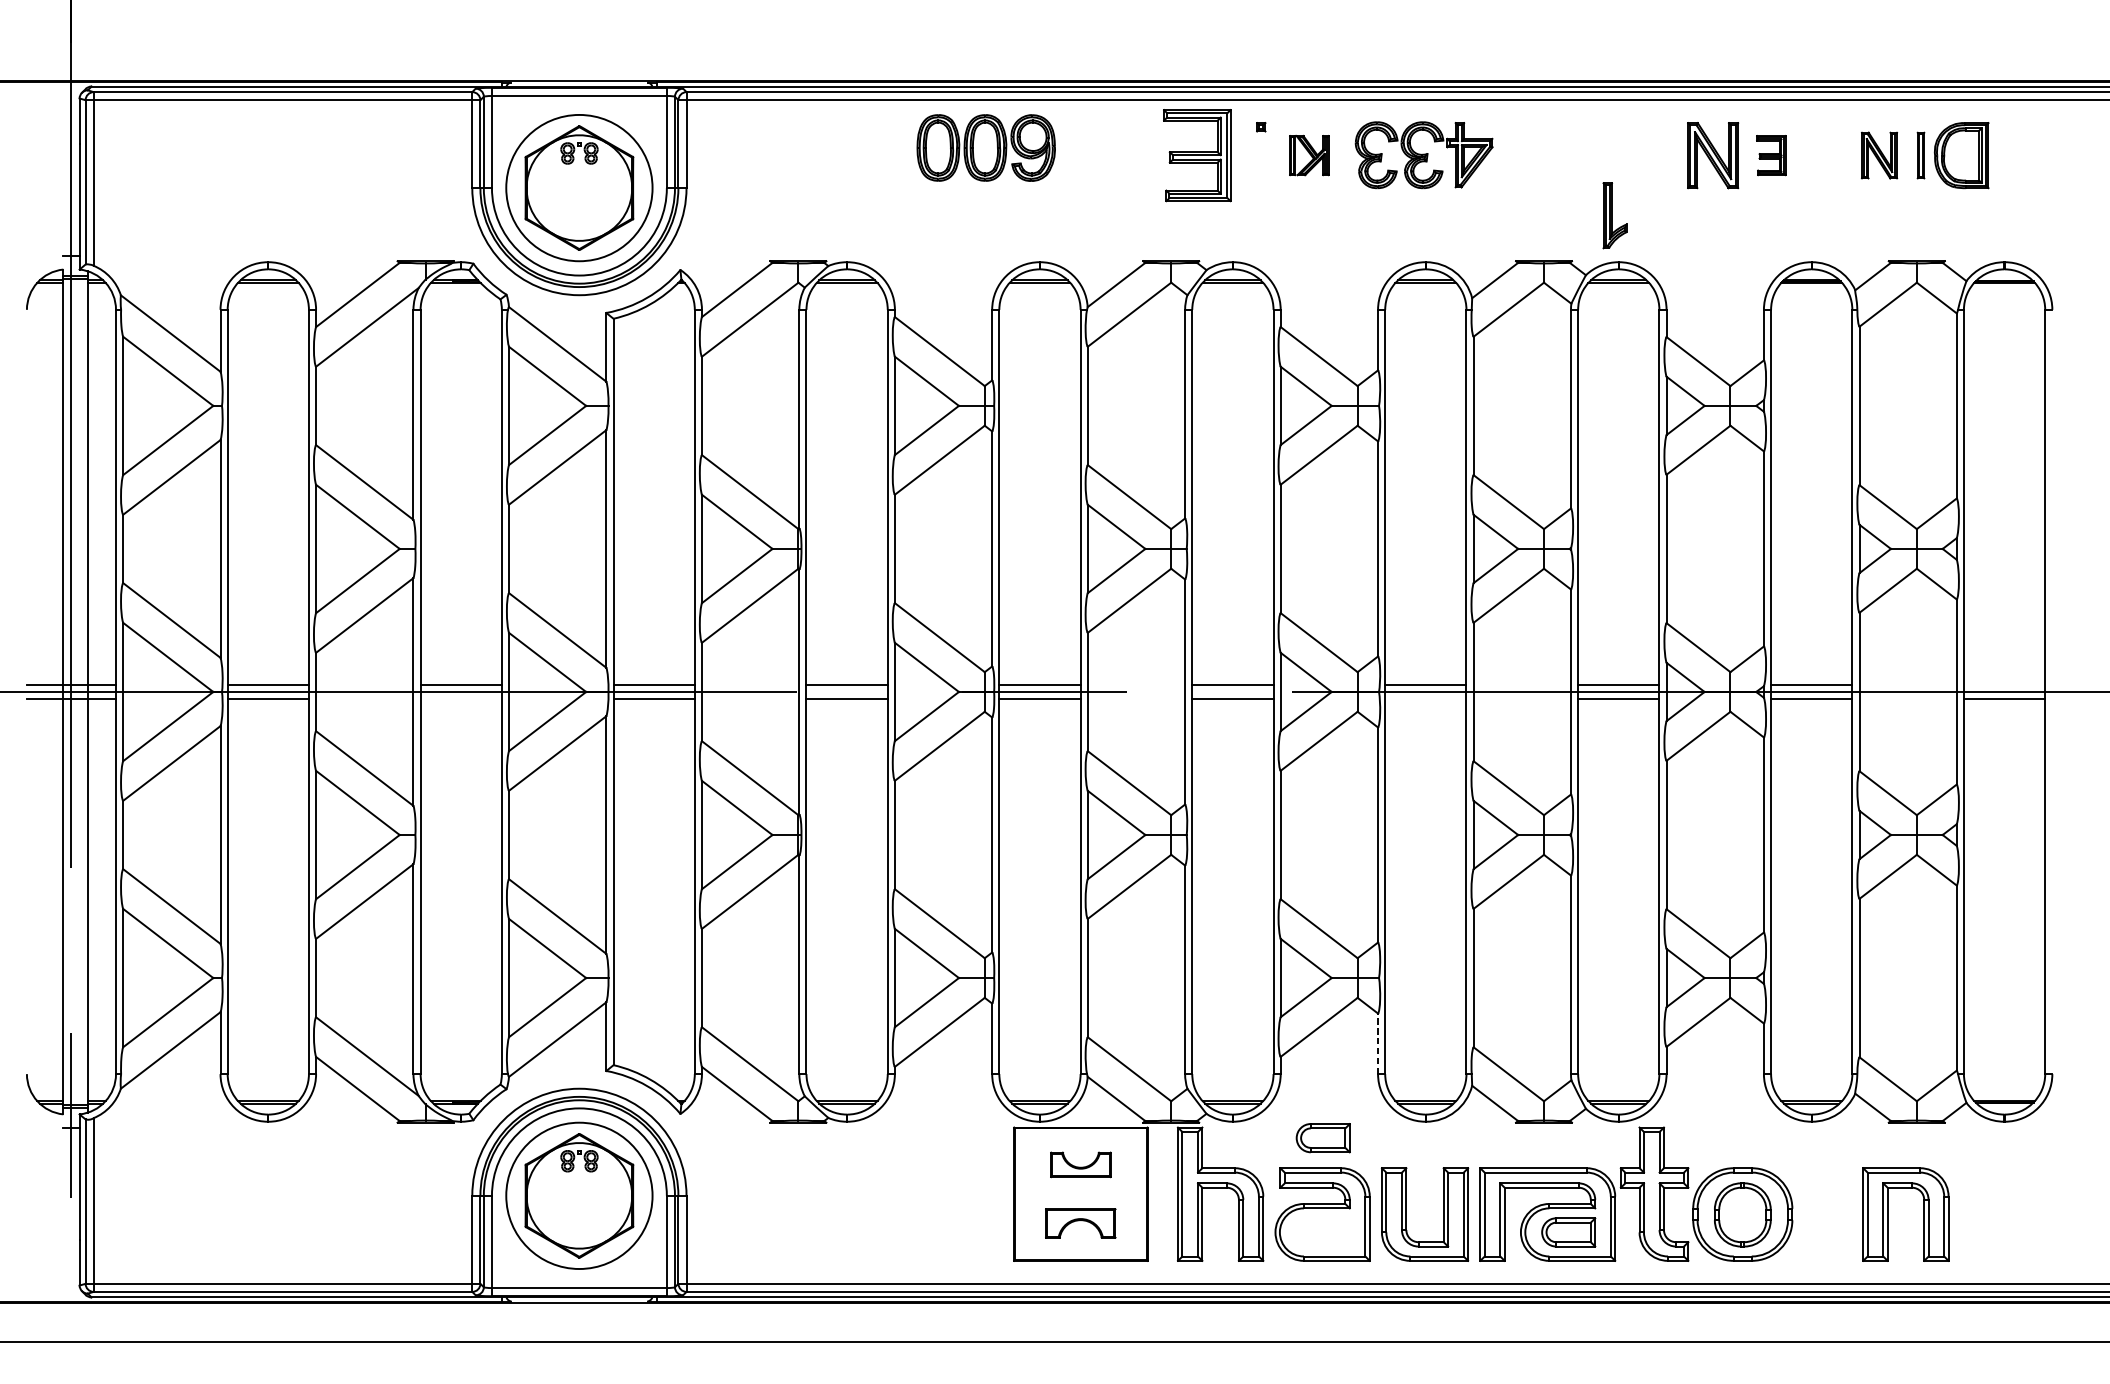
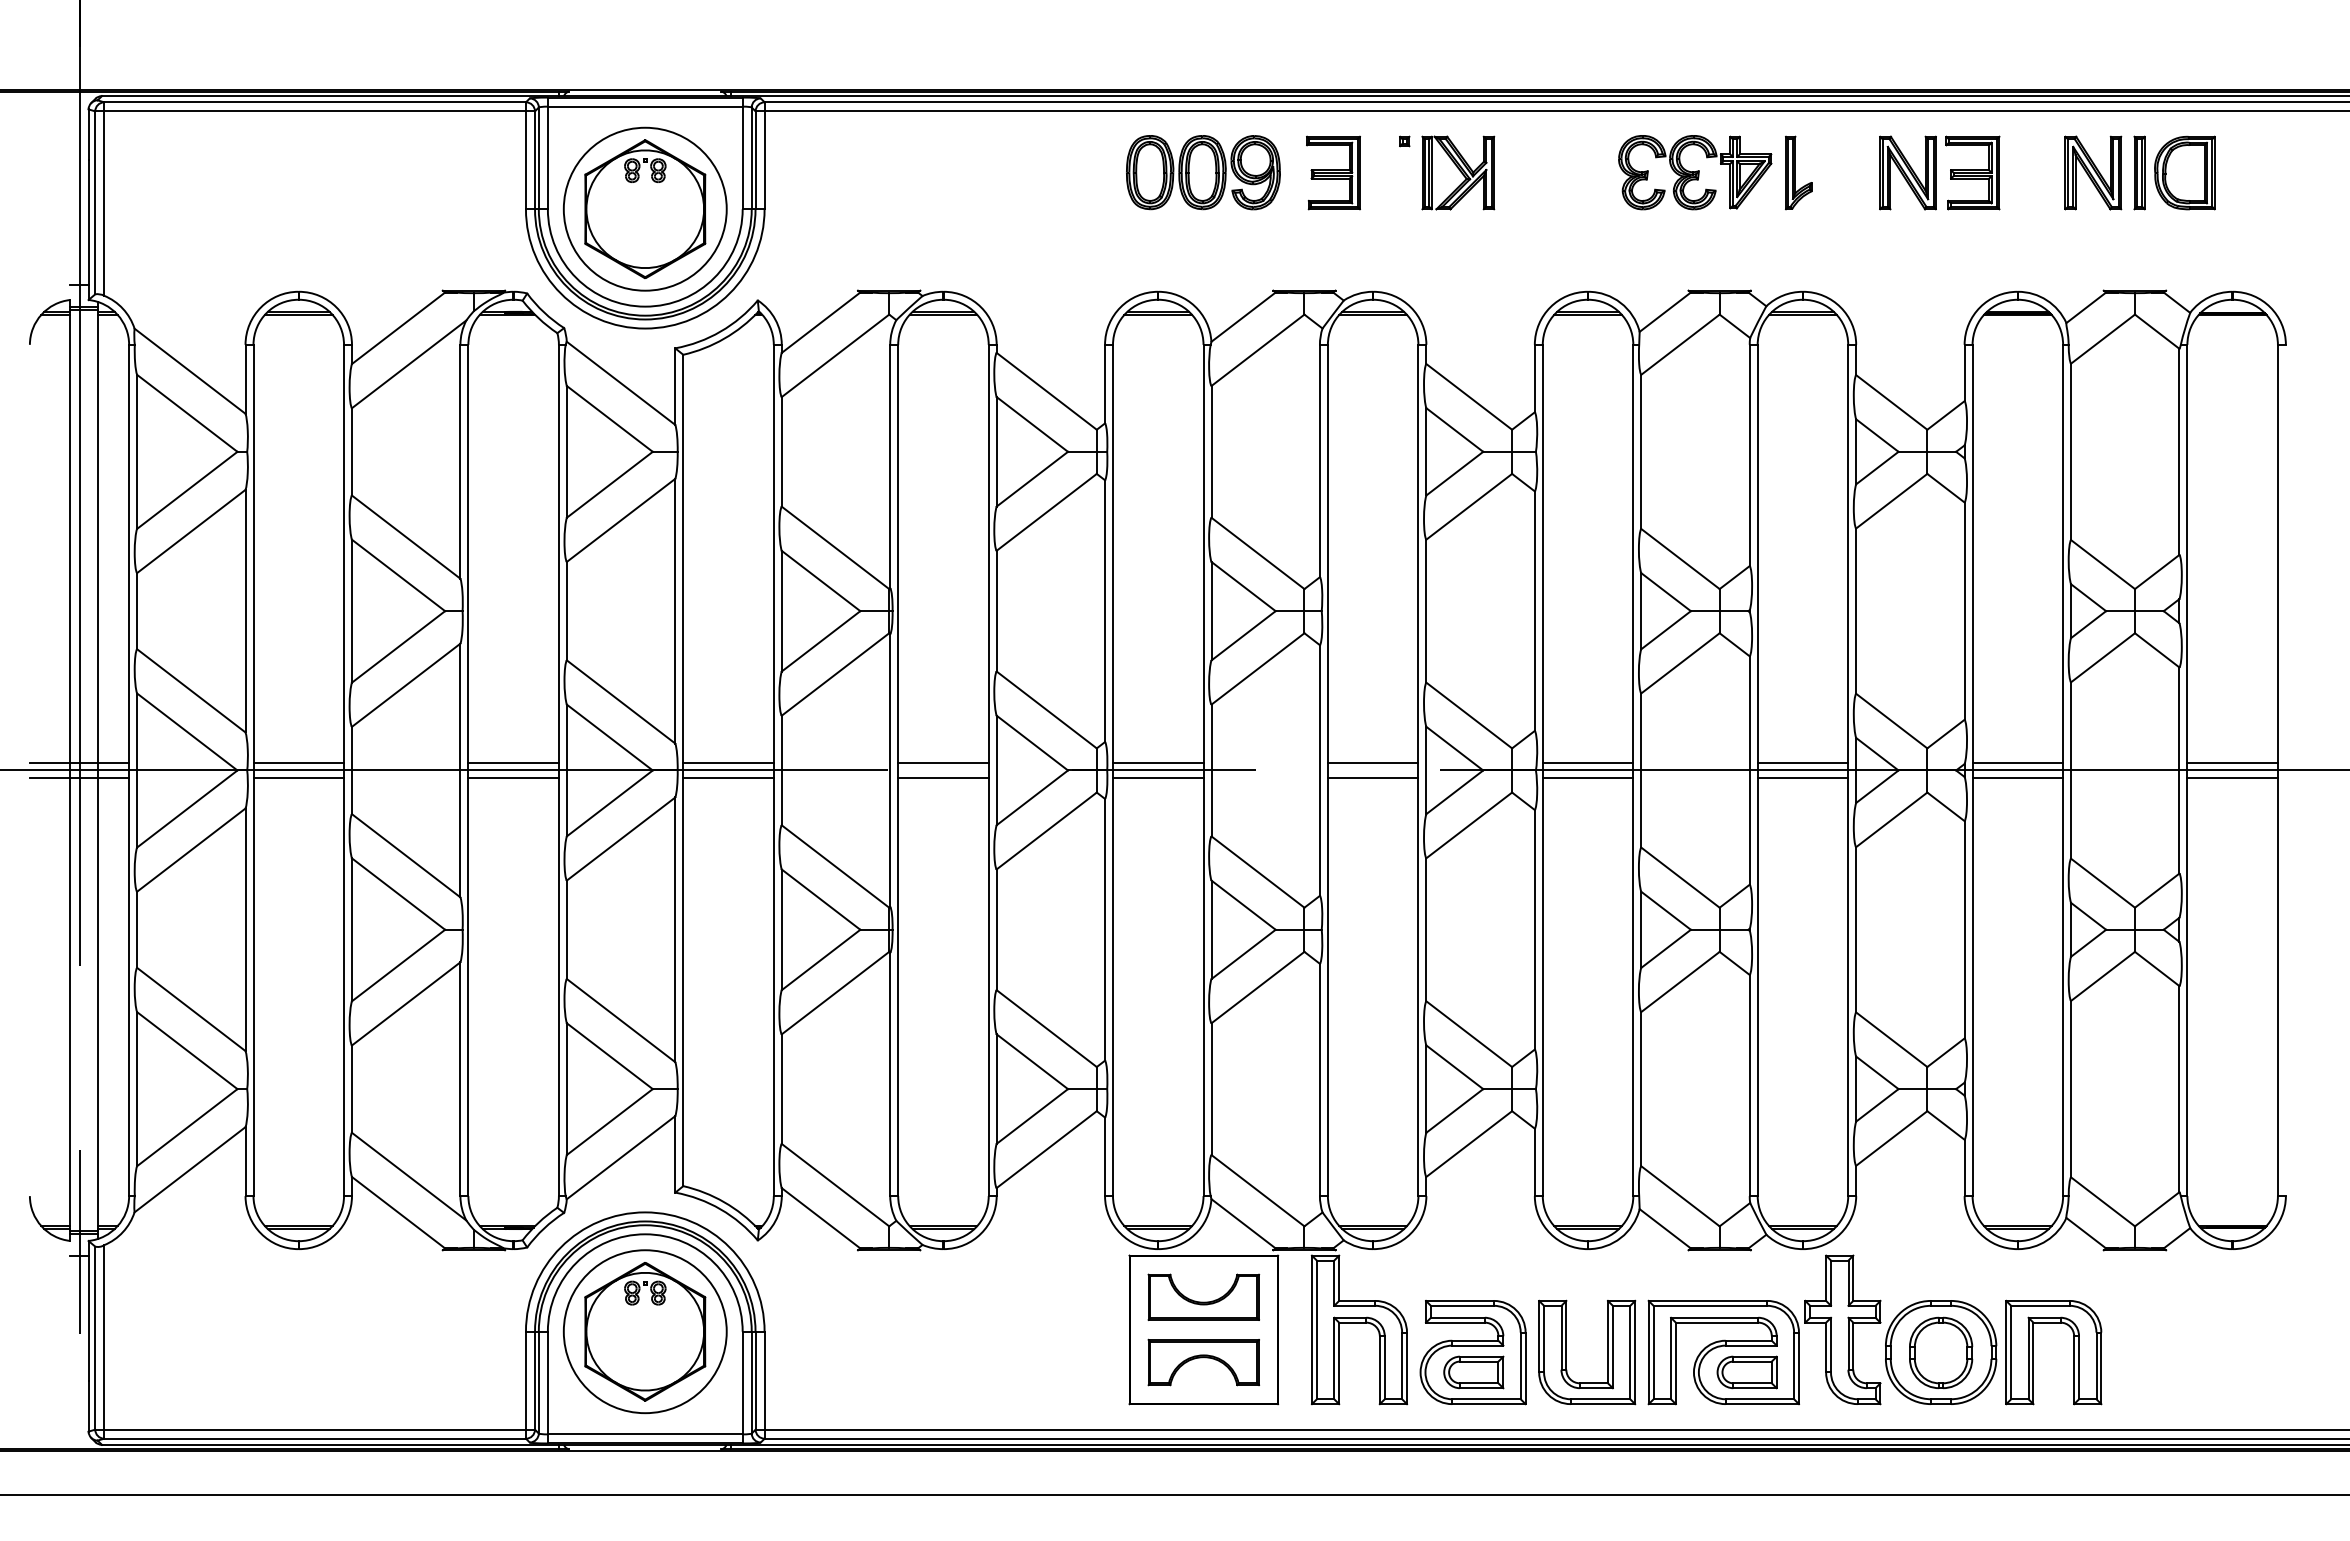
part: (986, 147) -> (1203, 172), moved
part: (1197, 155) -> (1333, 172), size x0.71
part: (1309, 155) -> (1458, 172), size x1.67
part: (1424, 155) -> (1695, 172), moved
part: (1770, 155) -> (1972, 172), size x1.67
part: (1879, 155) -> (2093, 172), size x1.43
part: (1920, 155) -> (2139, 172), size x1.43
part: (1614, 215) -> (1798, 172), moved
line: (2004, 684) -> (2232, 762), added
line: (461, 699) -> (513, 778), added
line: (1425, 699) -> (1587, 778), added
line: (1377, 1043) -> (1534, 1162), dashed -> solid
part: (1322, 1138) -> (1473, 1372), moved
part: (1080, 1164) -> (1203, 1296), size x1.67
part: (1887, 1214) -> (2033, 1352), moved
part: (1080, 1223) -> (1203, 1362), size x1.43

